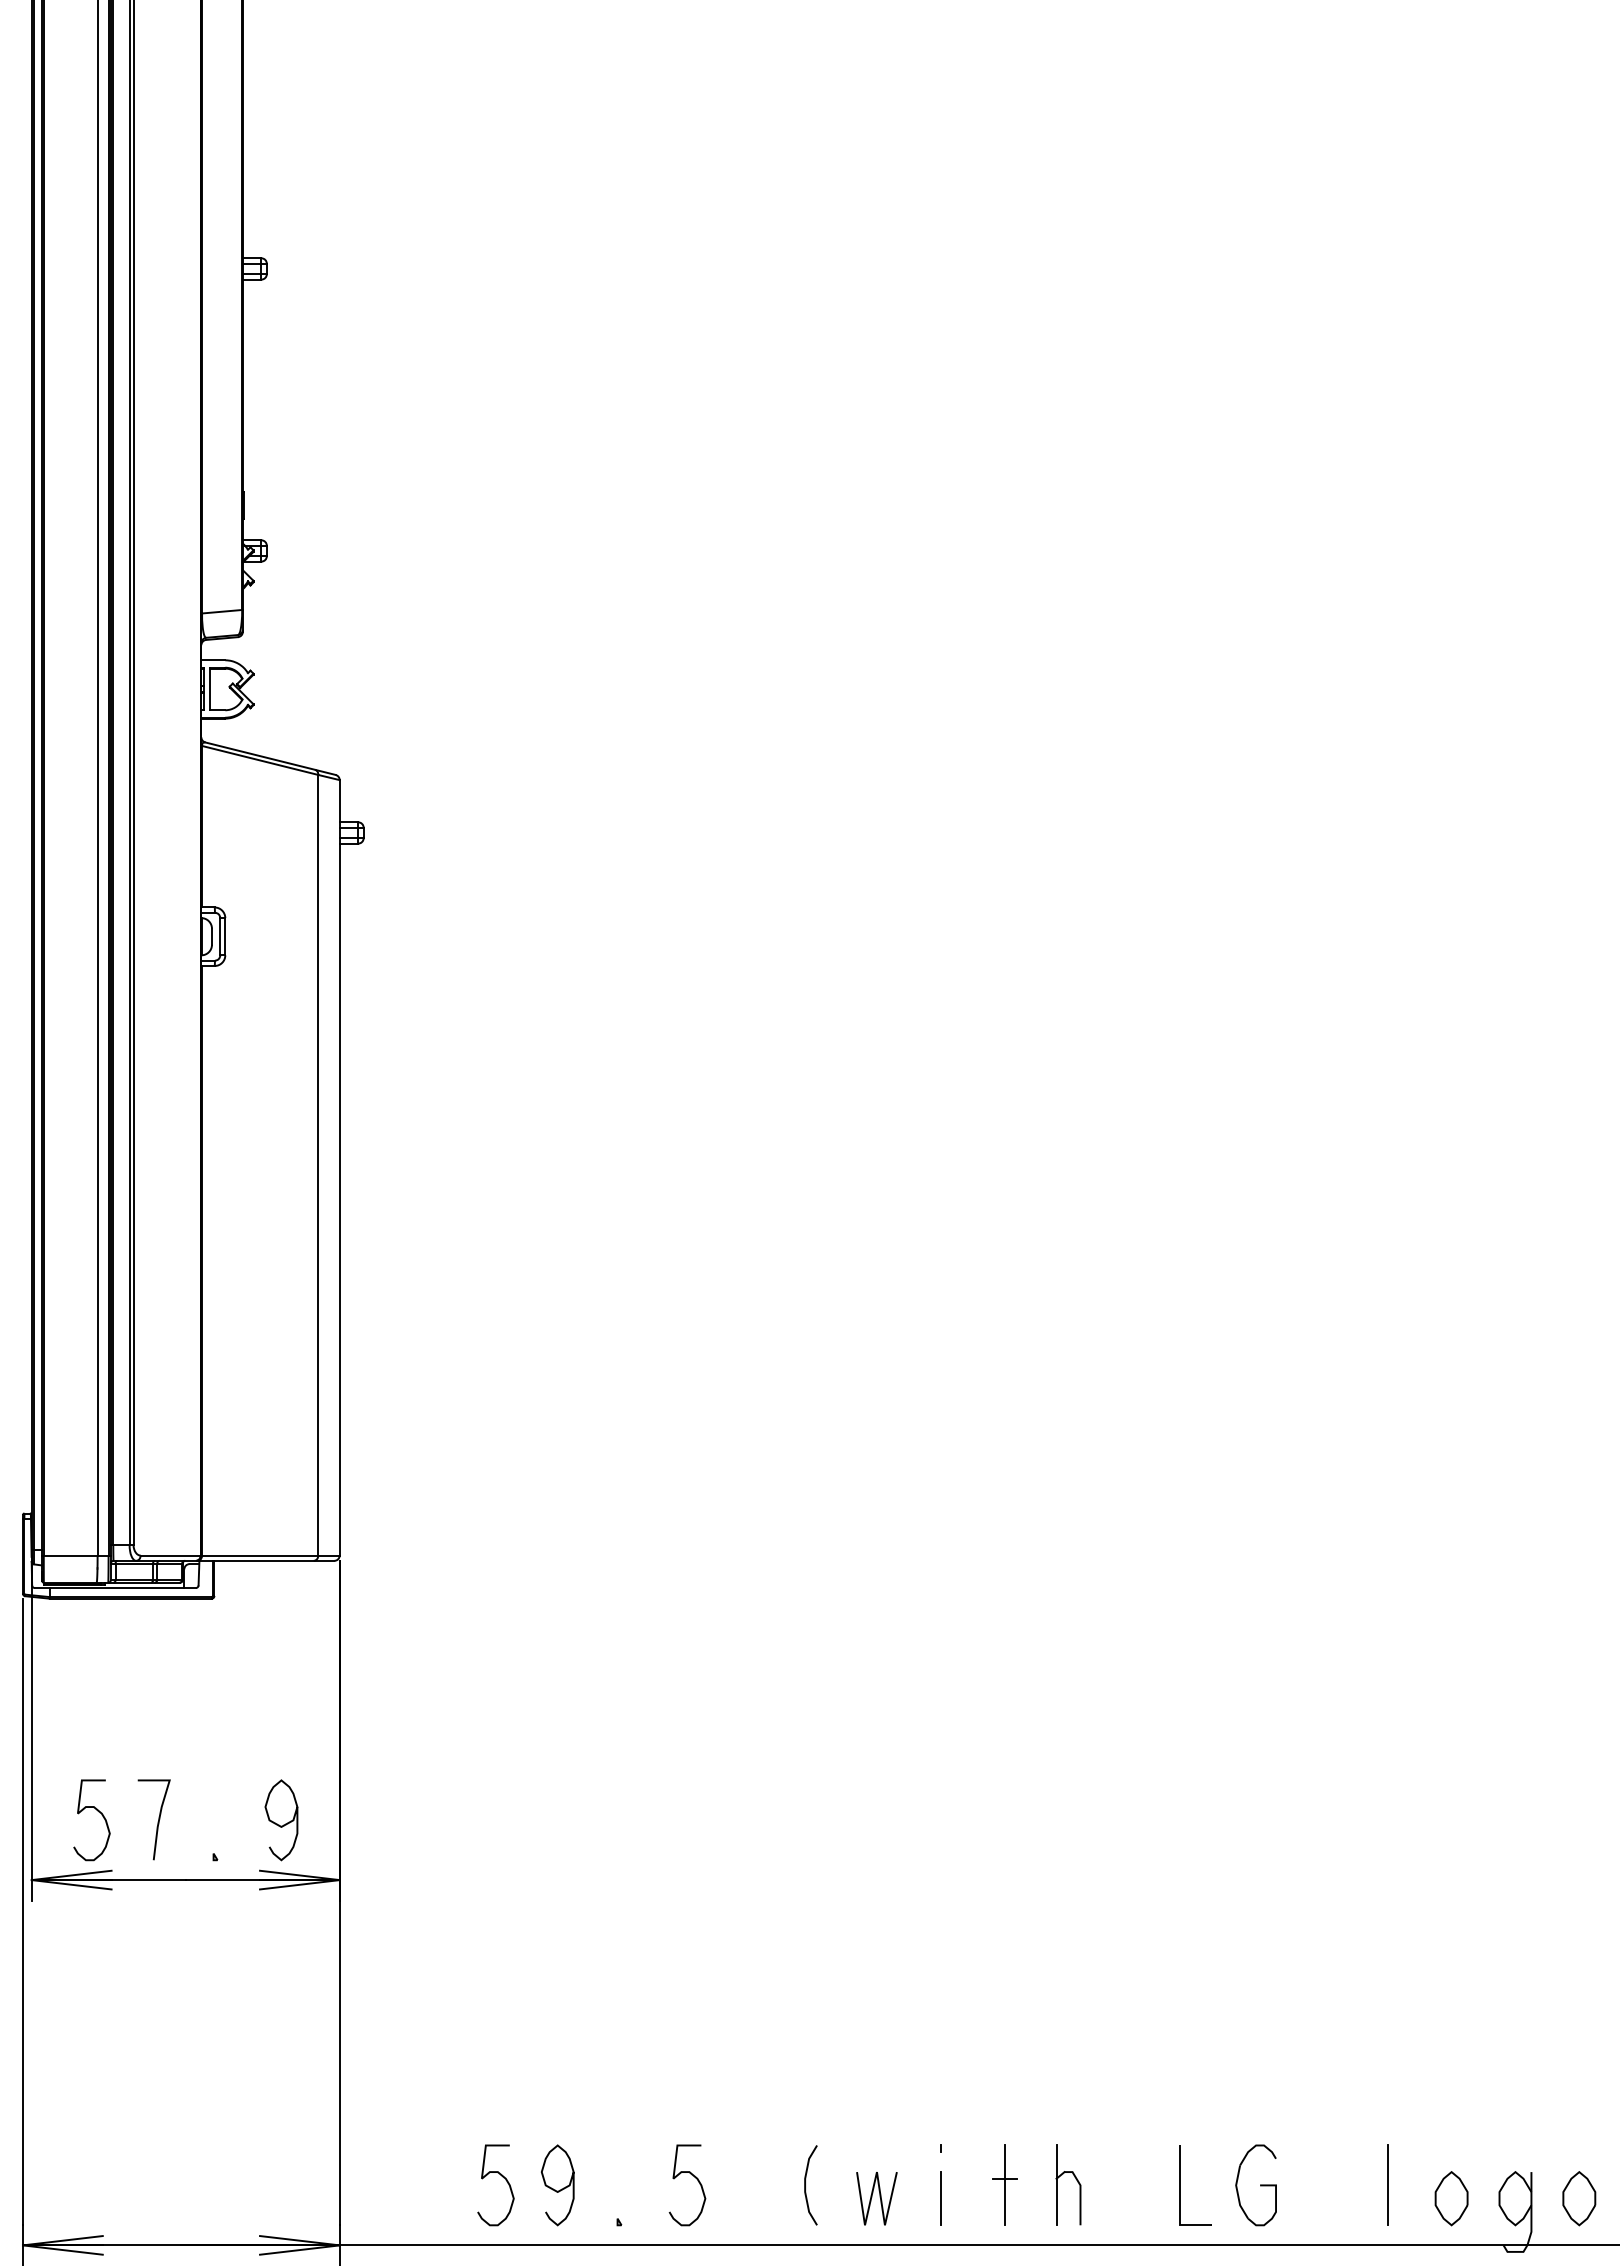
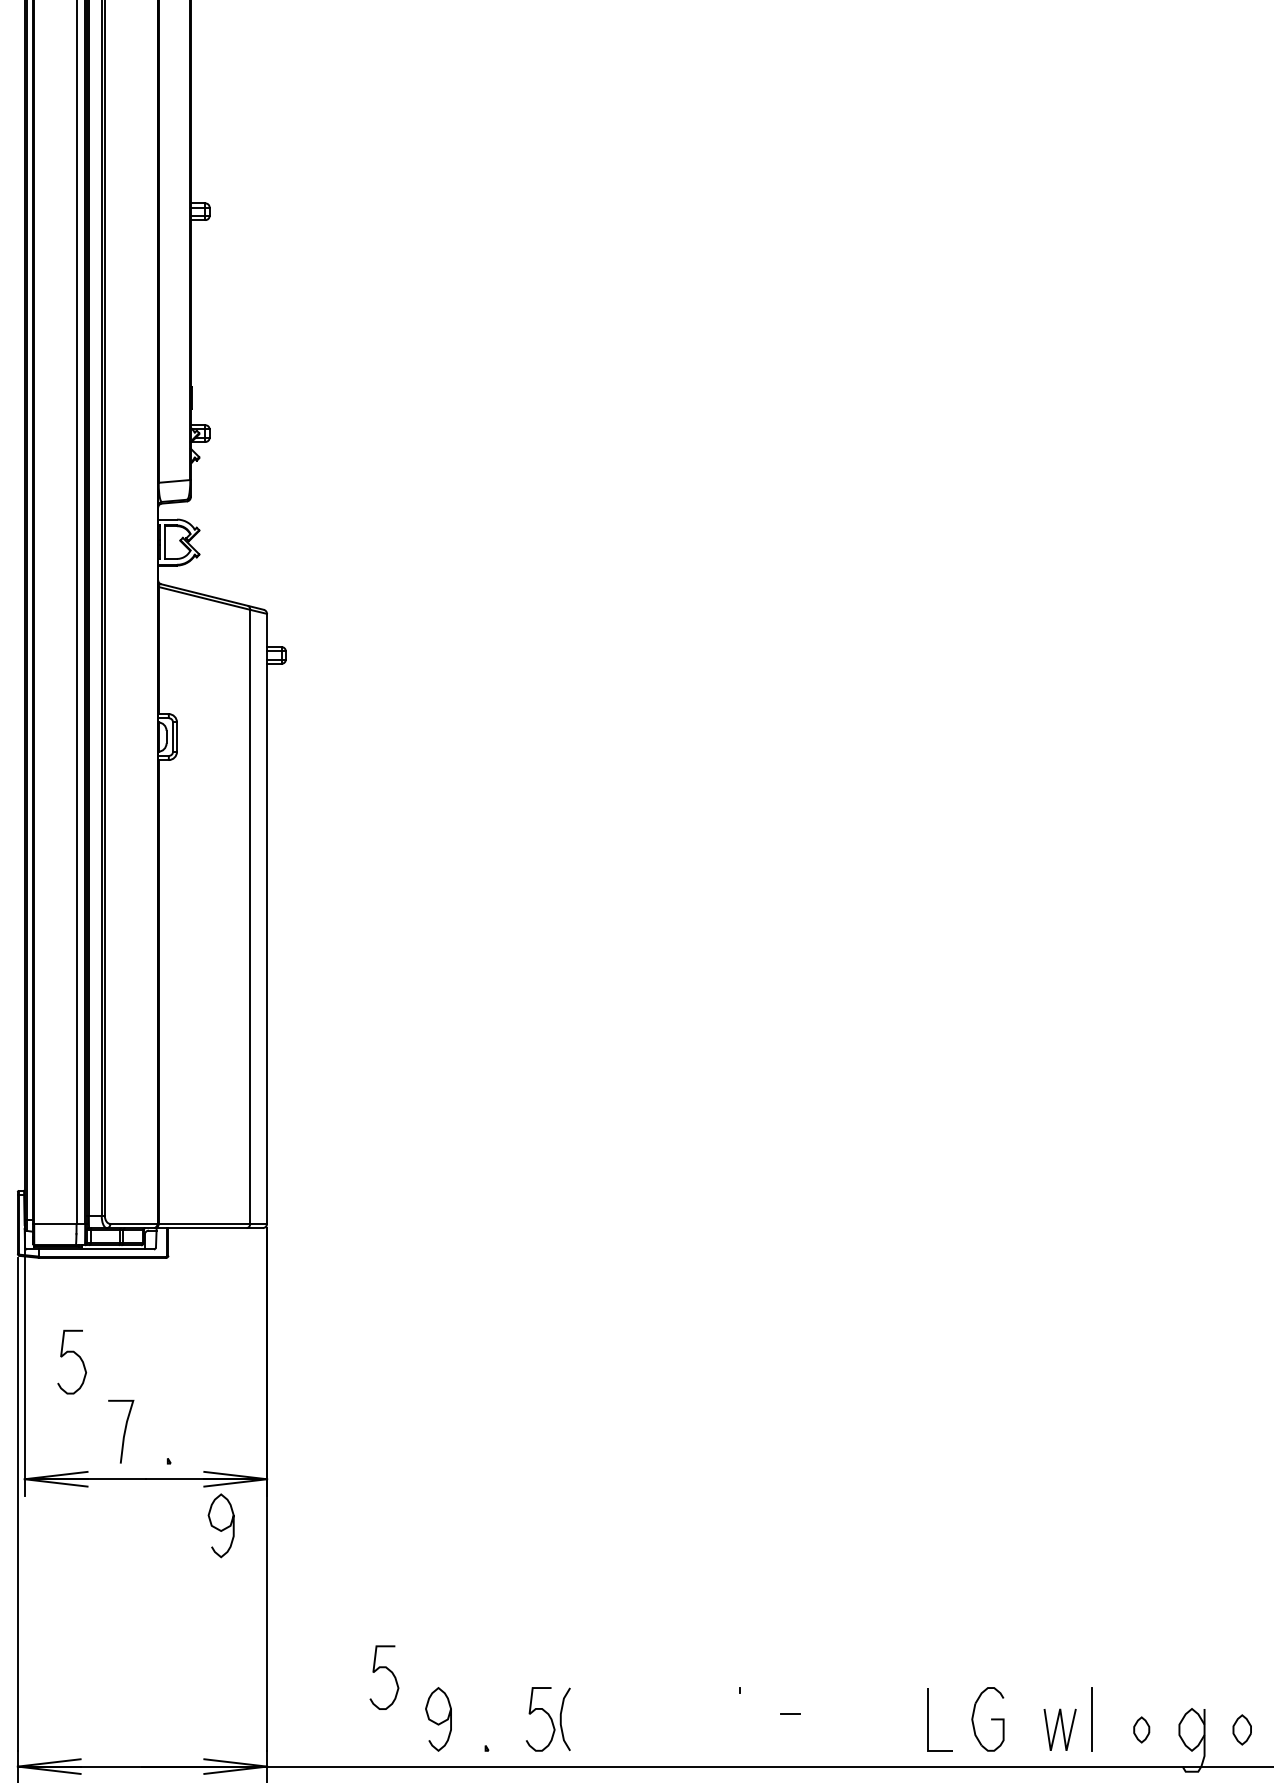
curve: (98, 1812) -> (77, 1356), moved
curve: (279, 1824) -> (219, 1529), moved
curve: (502, 2177) -> (389, 1671), moved
part: (1075, 2179) -> (845, 1714), removed
curve: (805, 2185) -> (561, 1719), moved
line: (1004, 2185) -> (790, 1719), removed
line: (879, 2197) -> (1062, 1728), moved
line: (940, 2198) -> (739, 1729), removed
part: (1451, 2198) -> (1141, 1729), size x0.6
part: (1579, 2198) -> (1242, 1729), size x0.7

